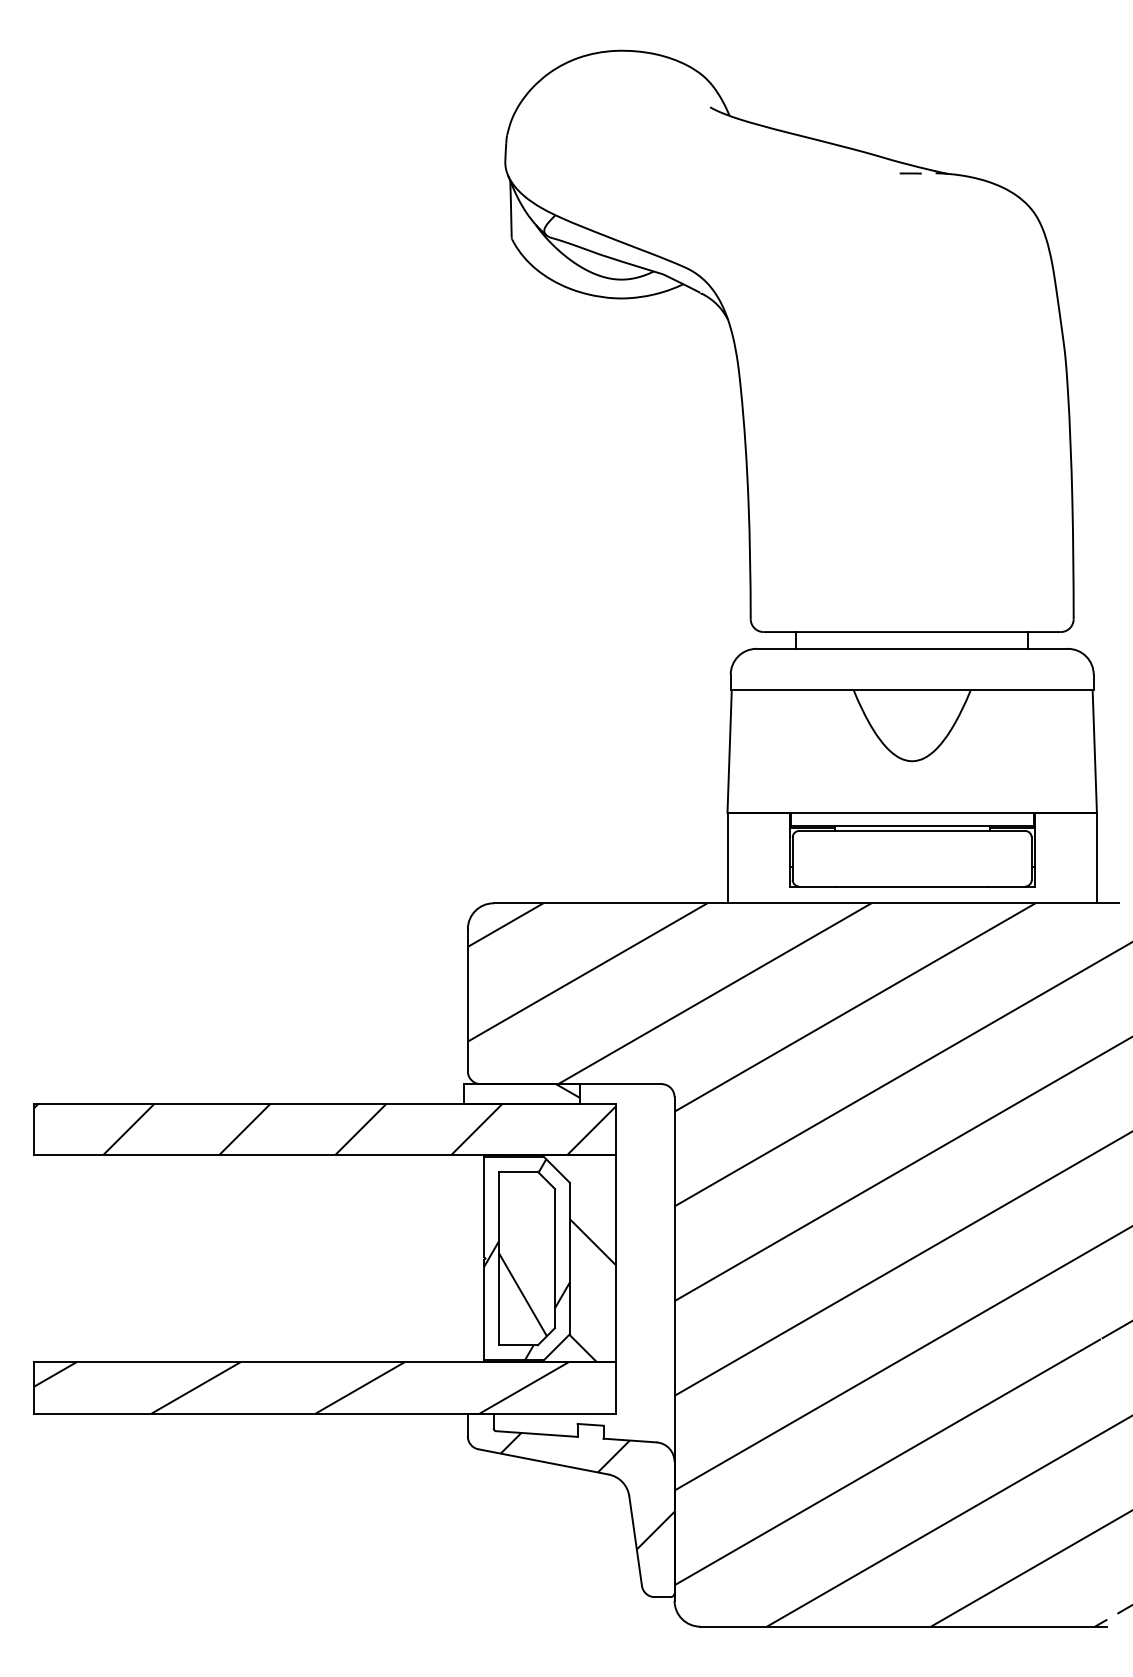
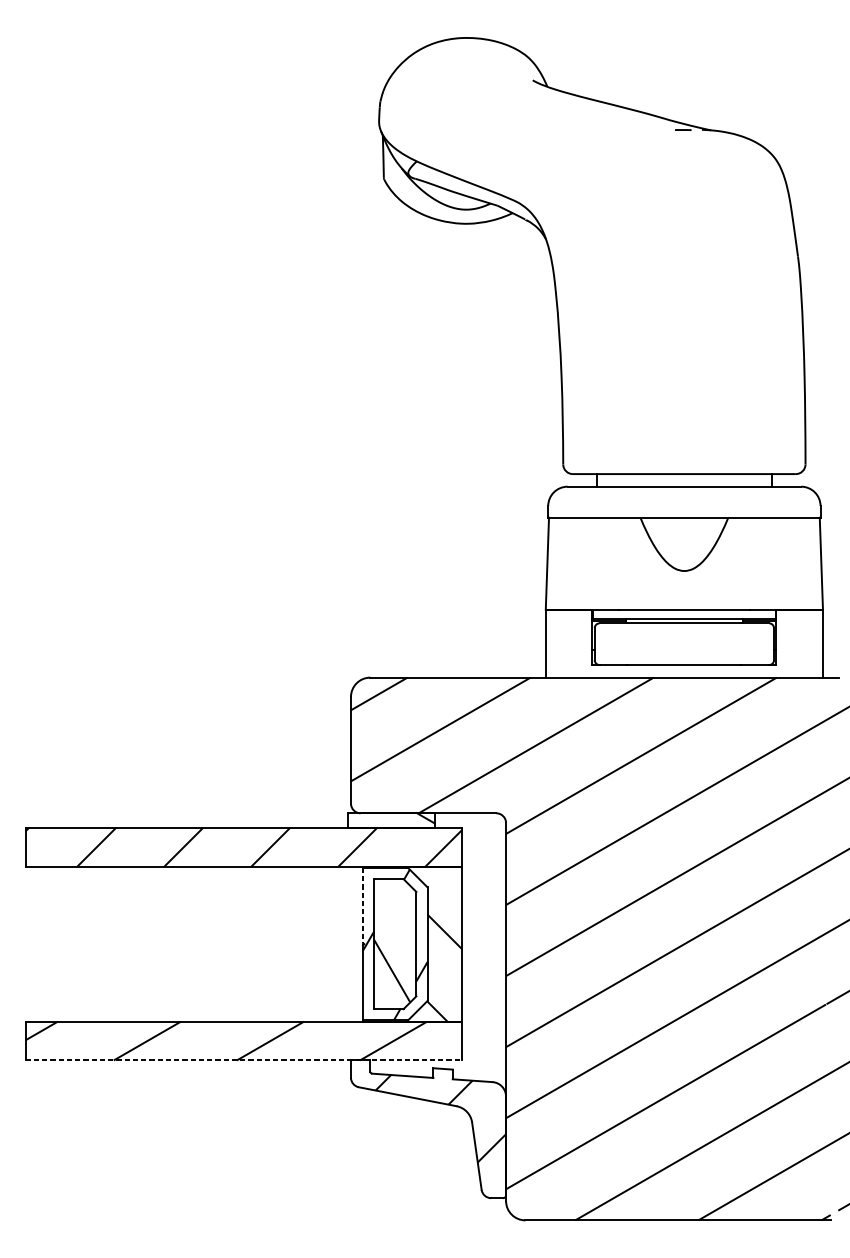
line: (484, 1207) -> (363, 905), solid -> dashed
line: (325, 1413) -> (244, 1060), solid -> dashed

